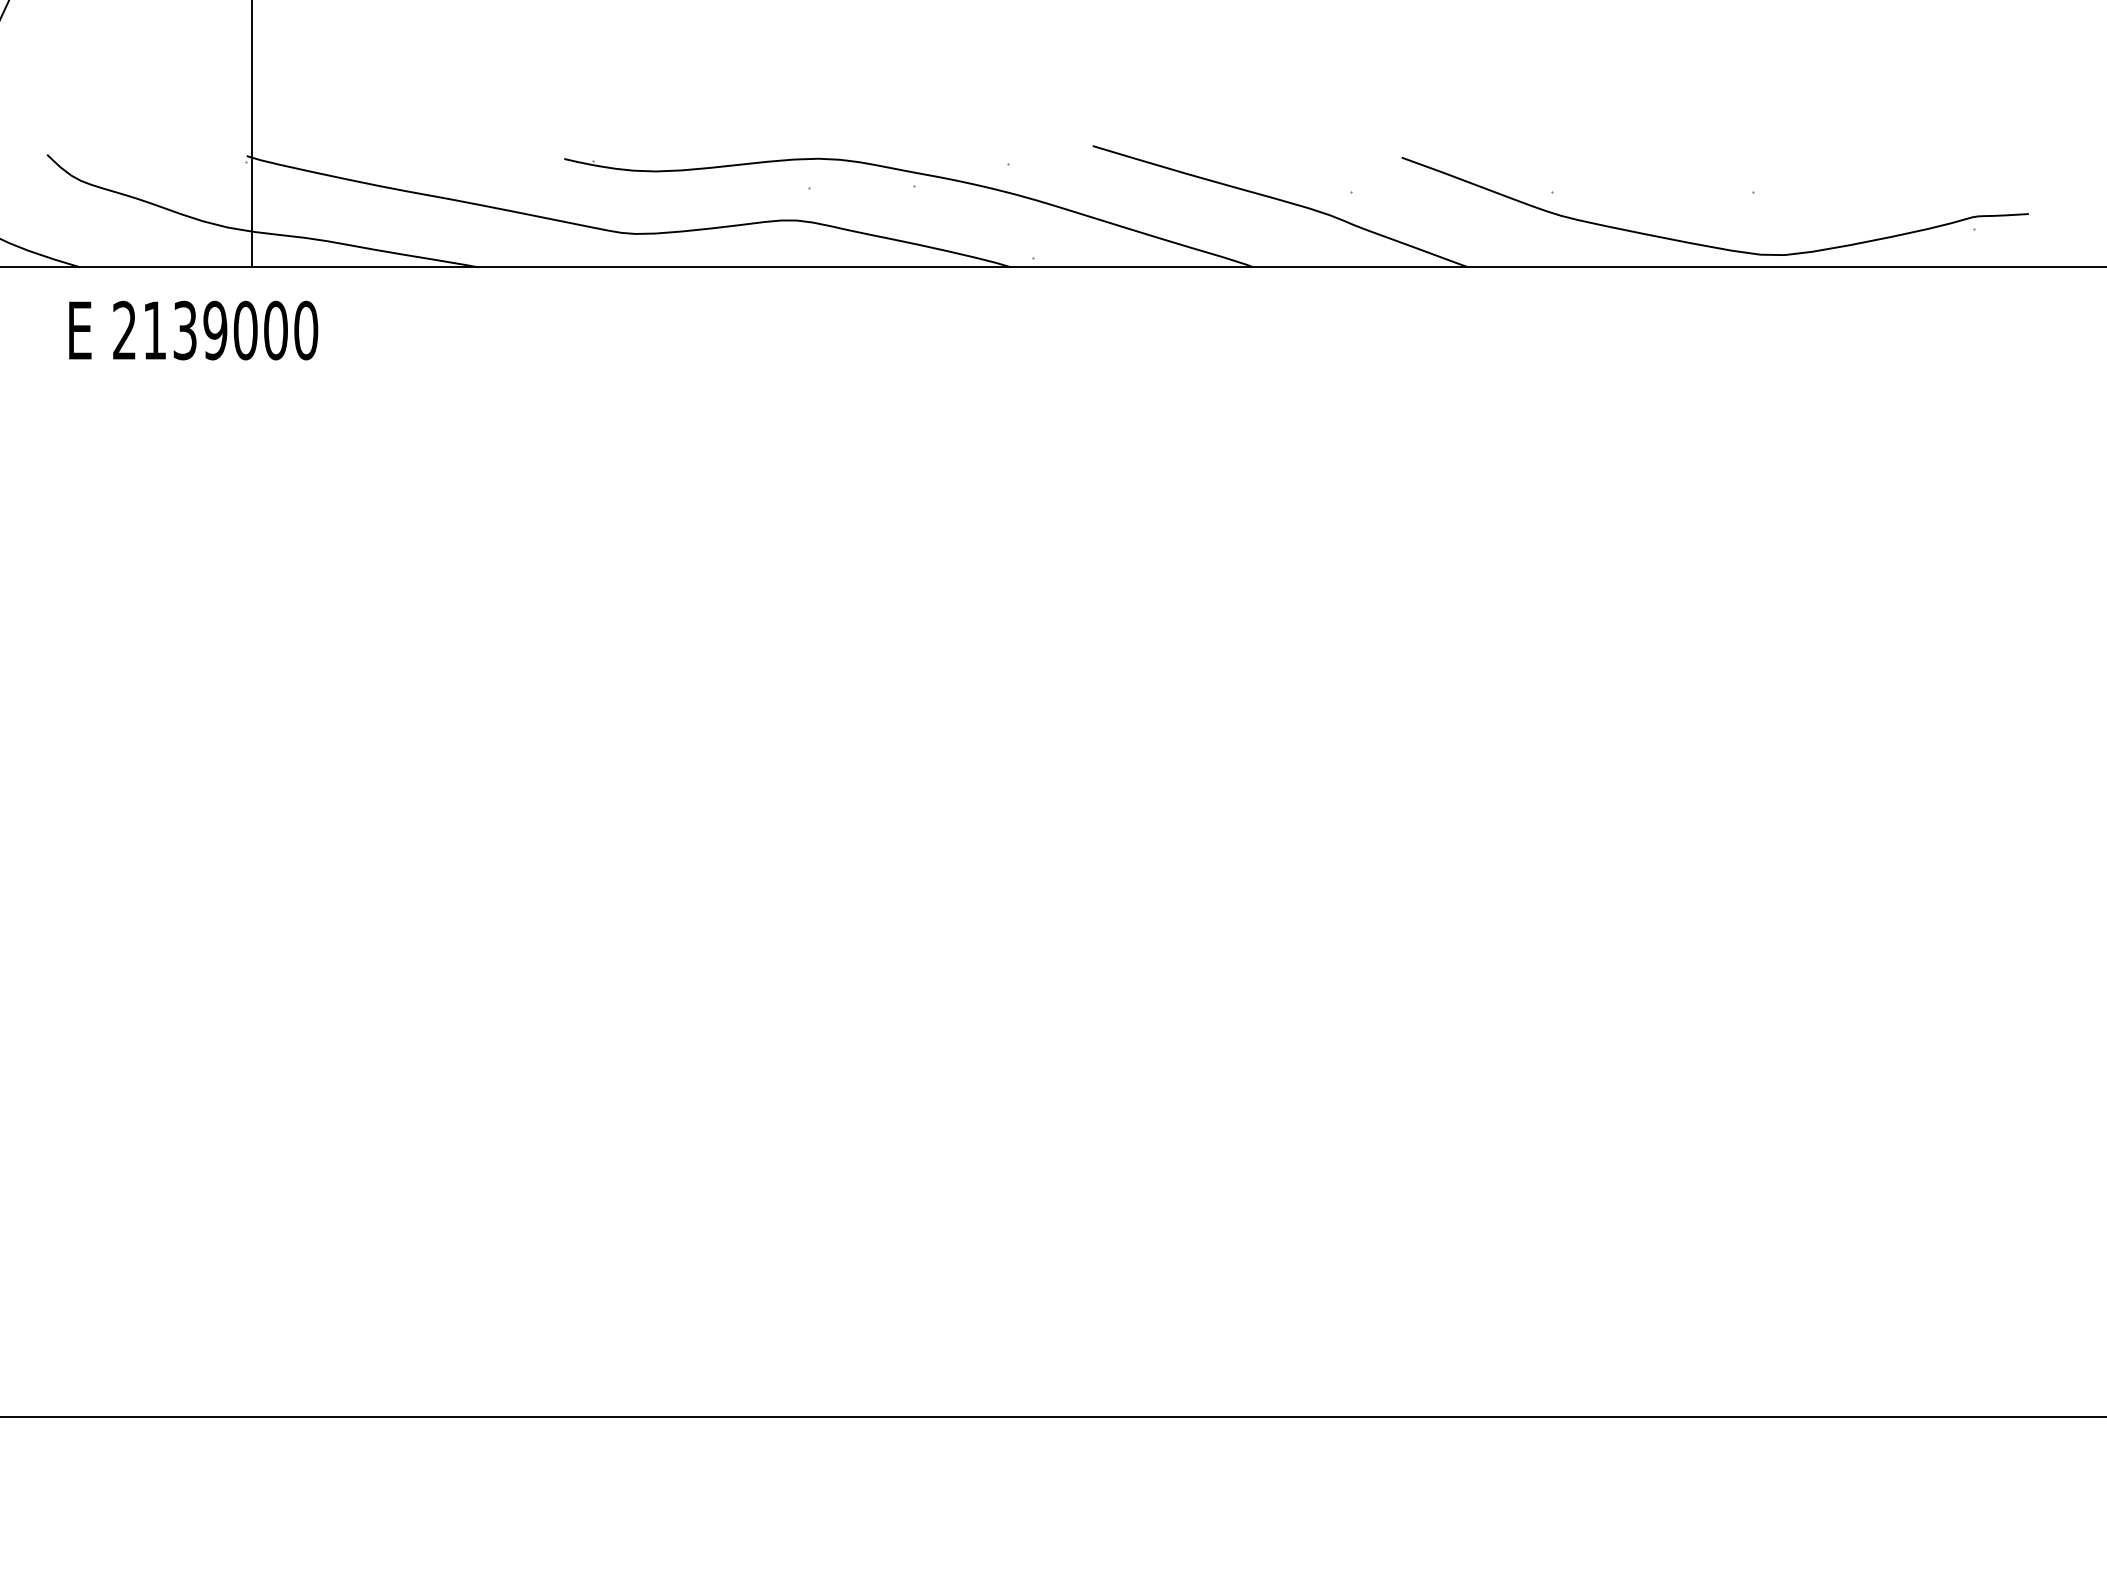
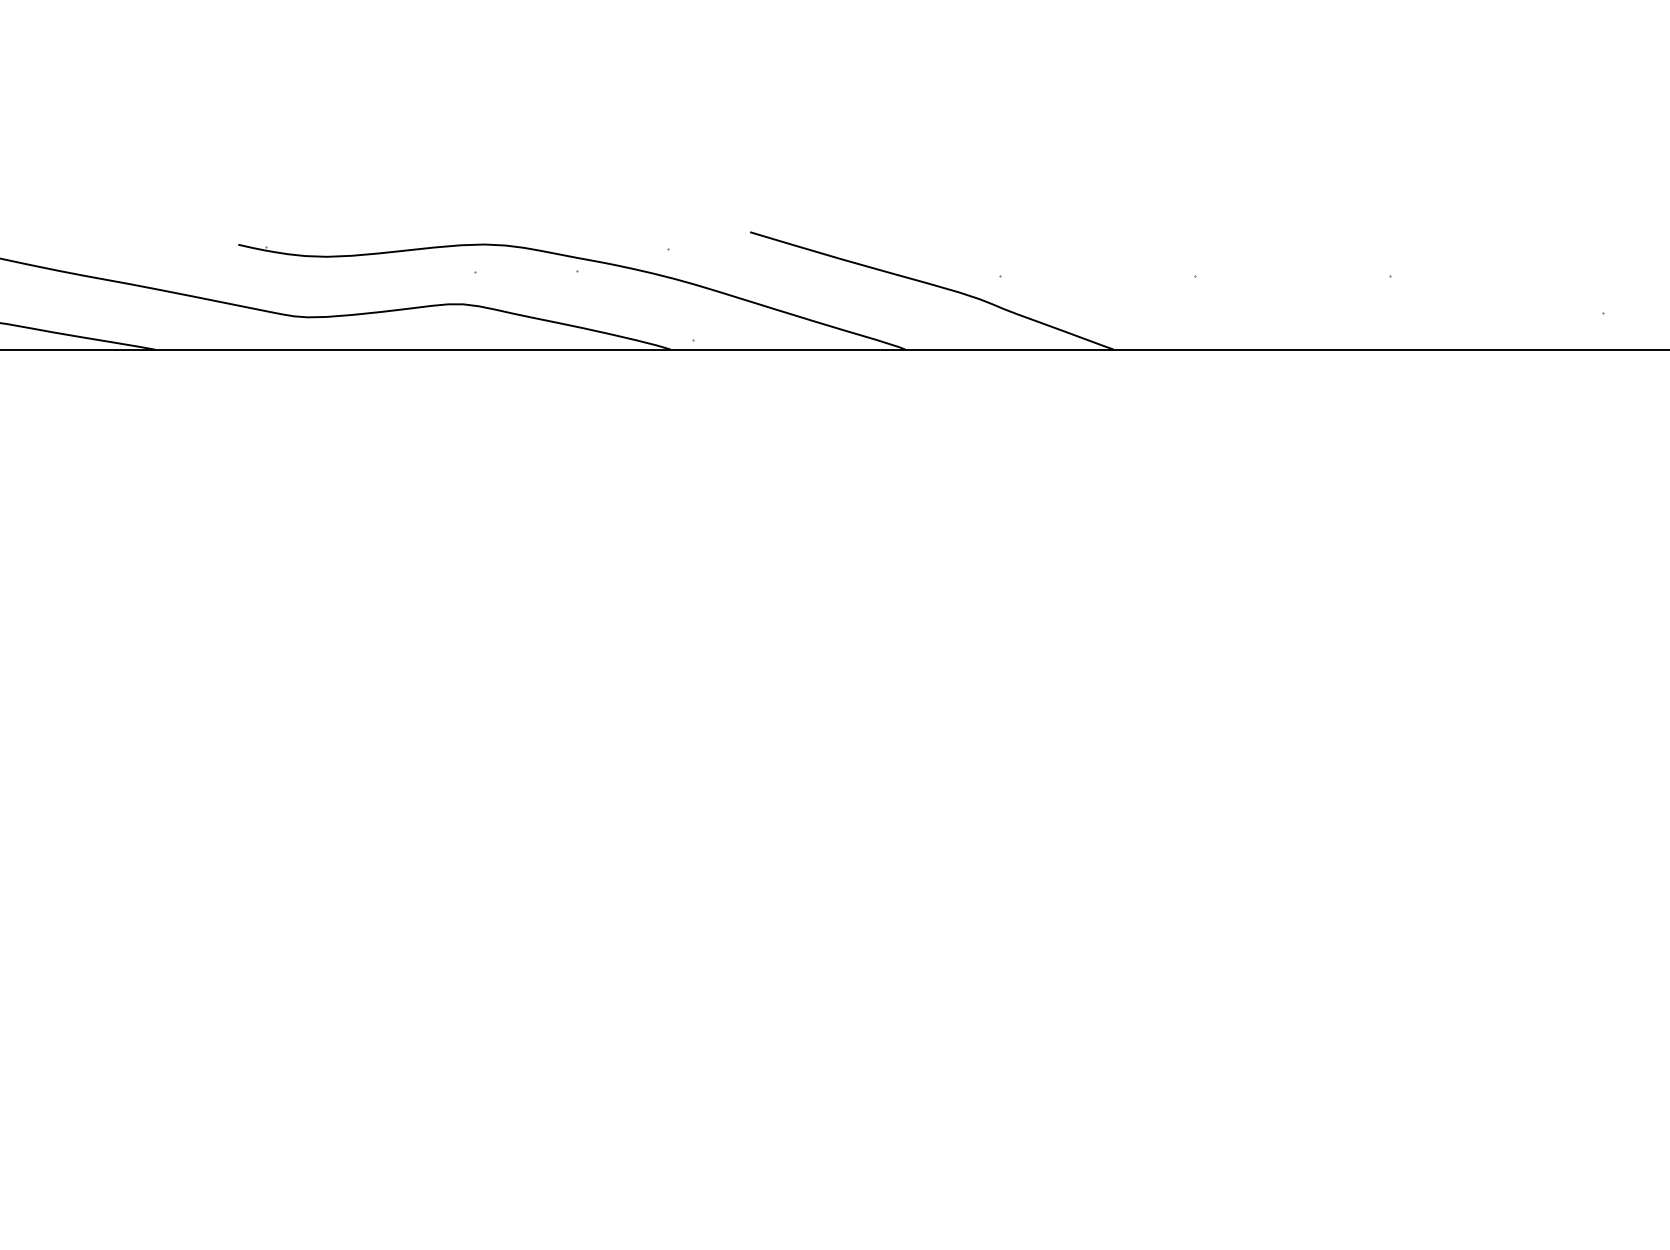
curve: (1710, 245) -> (1348, 328), removed

